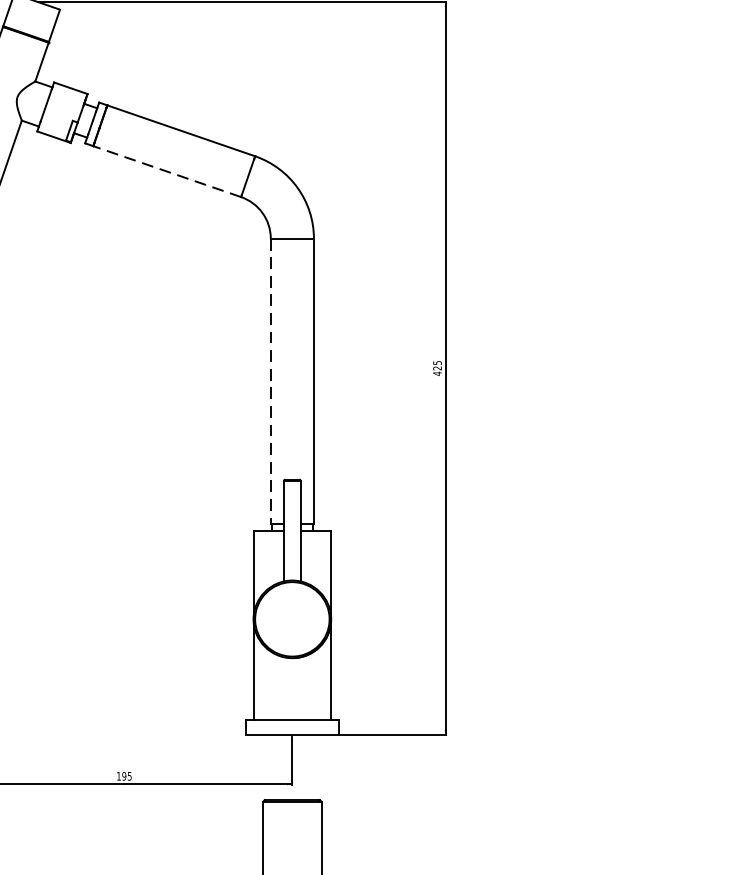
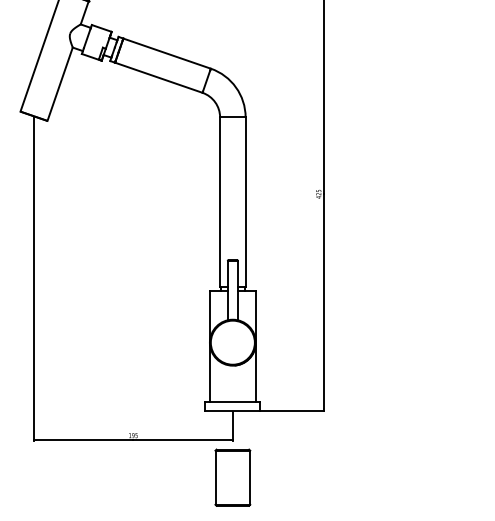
line: (166, 171) -> (158, 77), dashed -> solid
line: (271, 382) -> (220, 202), dashed -> solid

